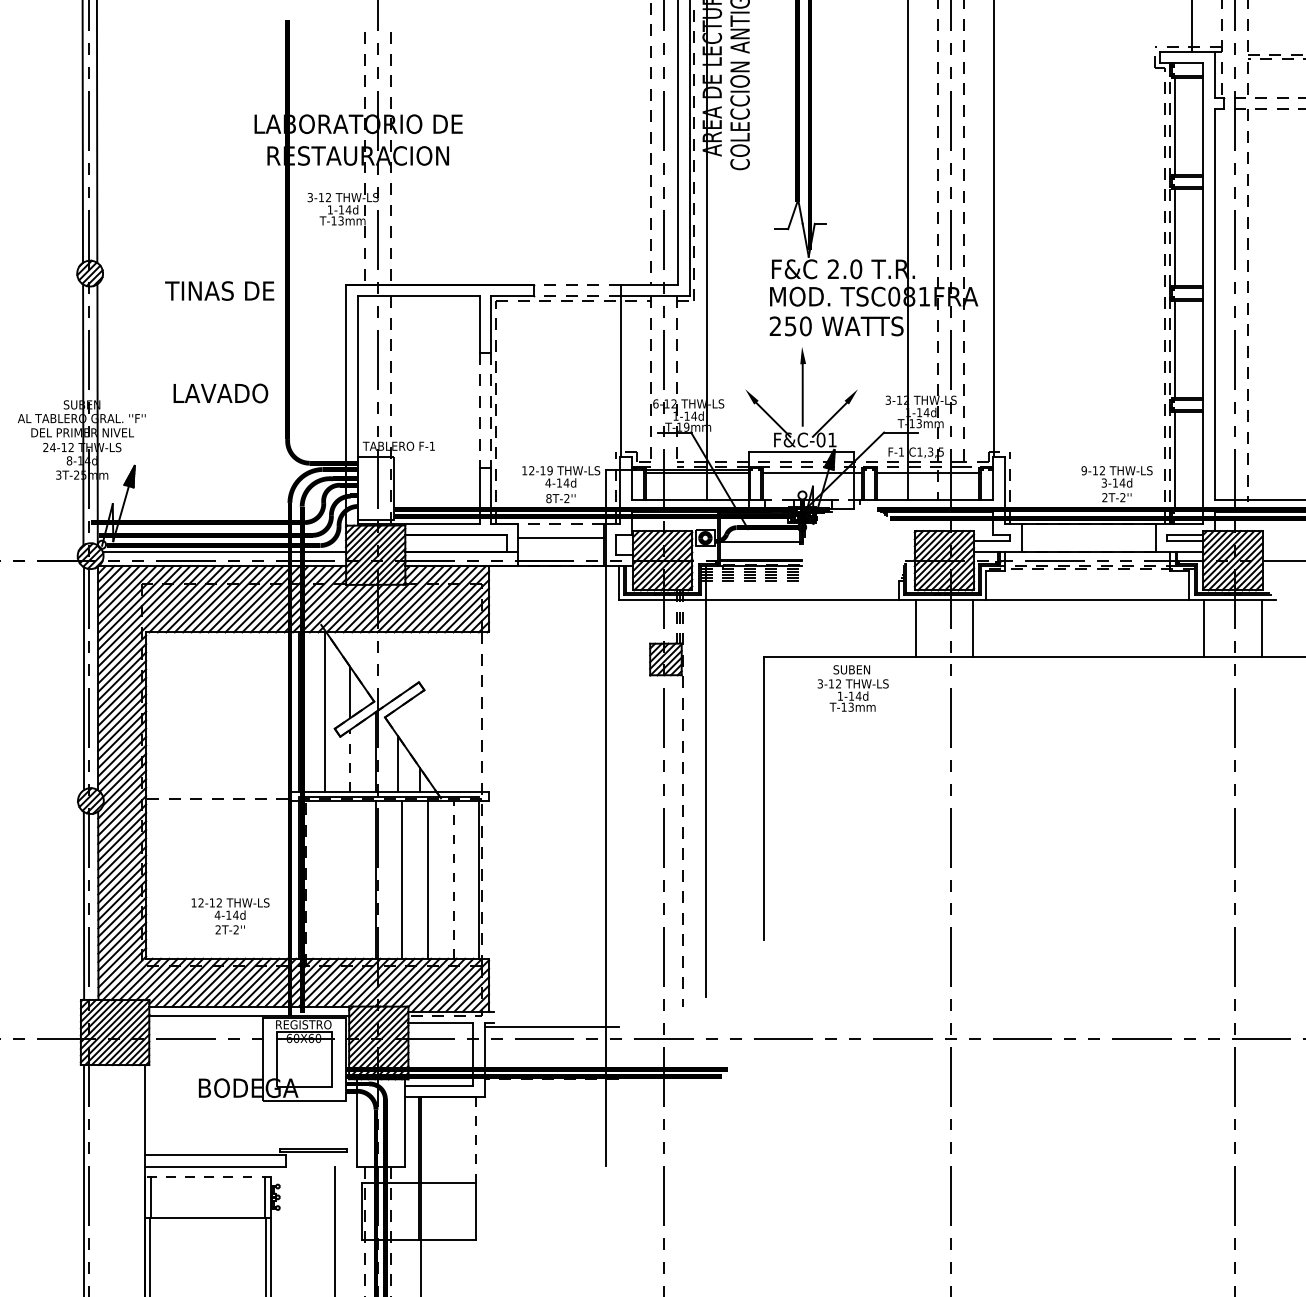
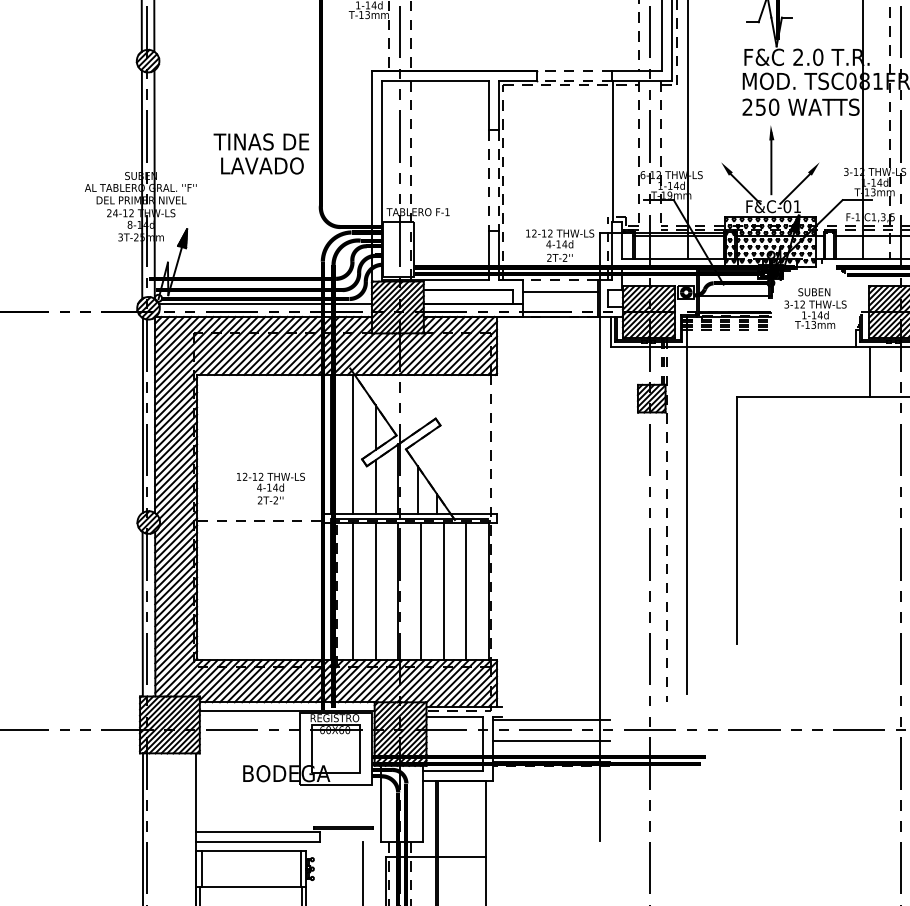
text: (219, 290) -> (261, 141), moved
text: (549, 470) -> (549, 233), 12-19 -> 12-12
hatch: (801, 481) -> (770, 242), added
text: (548, 498) -> (549, 257), 8T-2'' -> 2T-2''
text: (852, 688) -> (814, 308), moved
line: (350, 760) -> (375, 487), dashed -> solid
line: (324, 879) -> (353, 591), added
line: (350, 879) -> (375, 591), added
line: (453, 880) -> (465, 591), dashed -> solid
text: (230, 916) -> (270, 488), moved
line: (551, 1050) -> (551, 740), added
line: (476, 1140) -> (486, 819), dashed -> solid
line: (207, 1176) -> (250, 850), dashed -> solid

